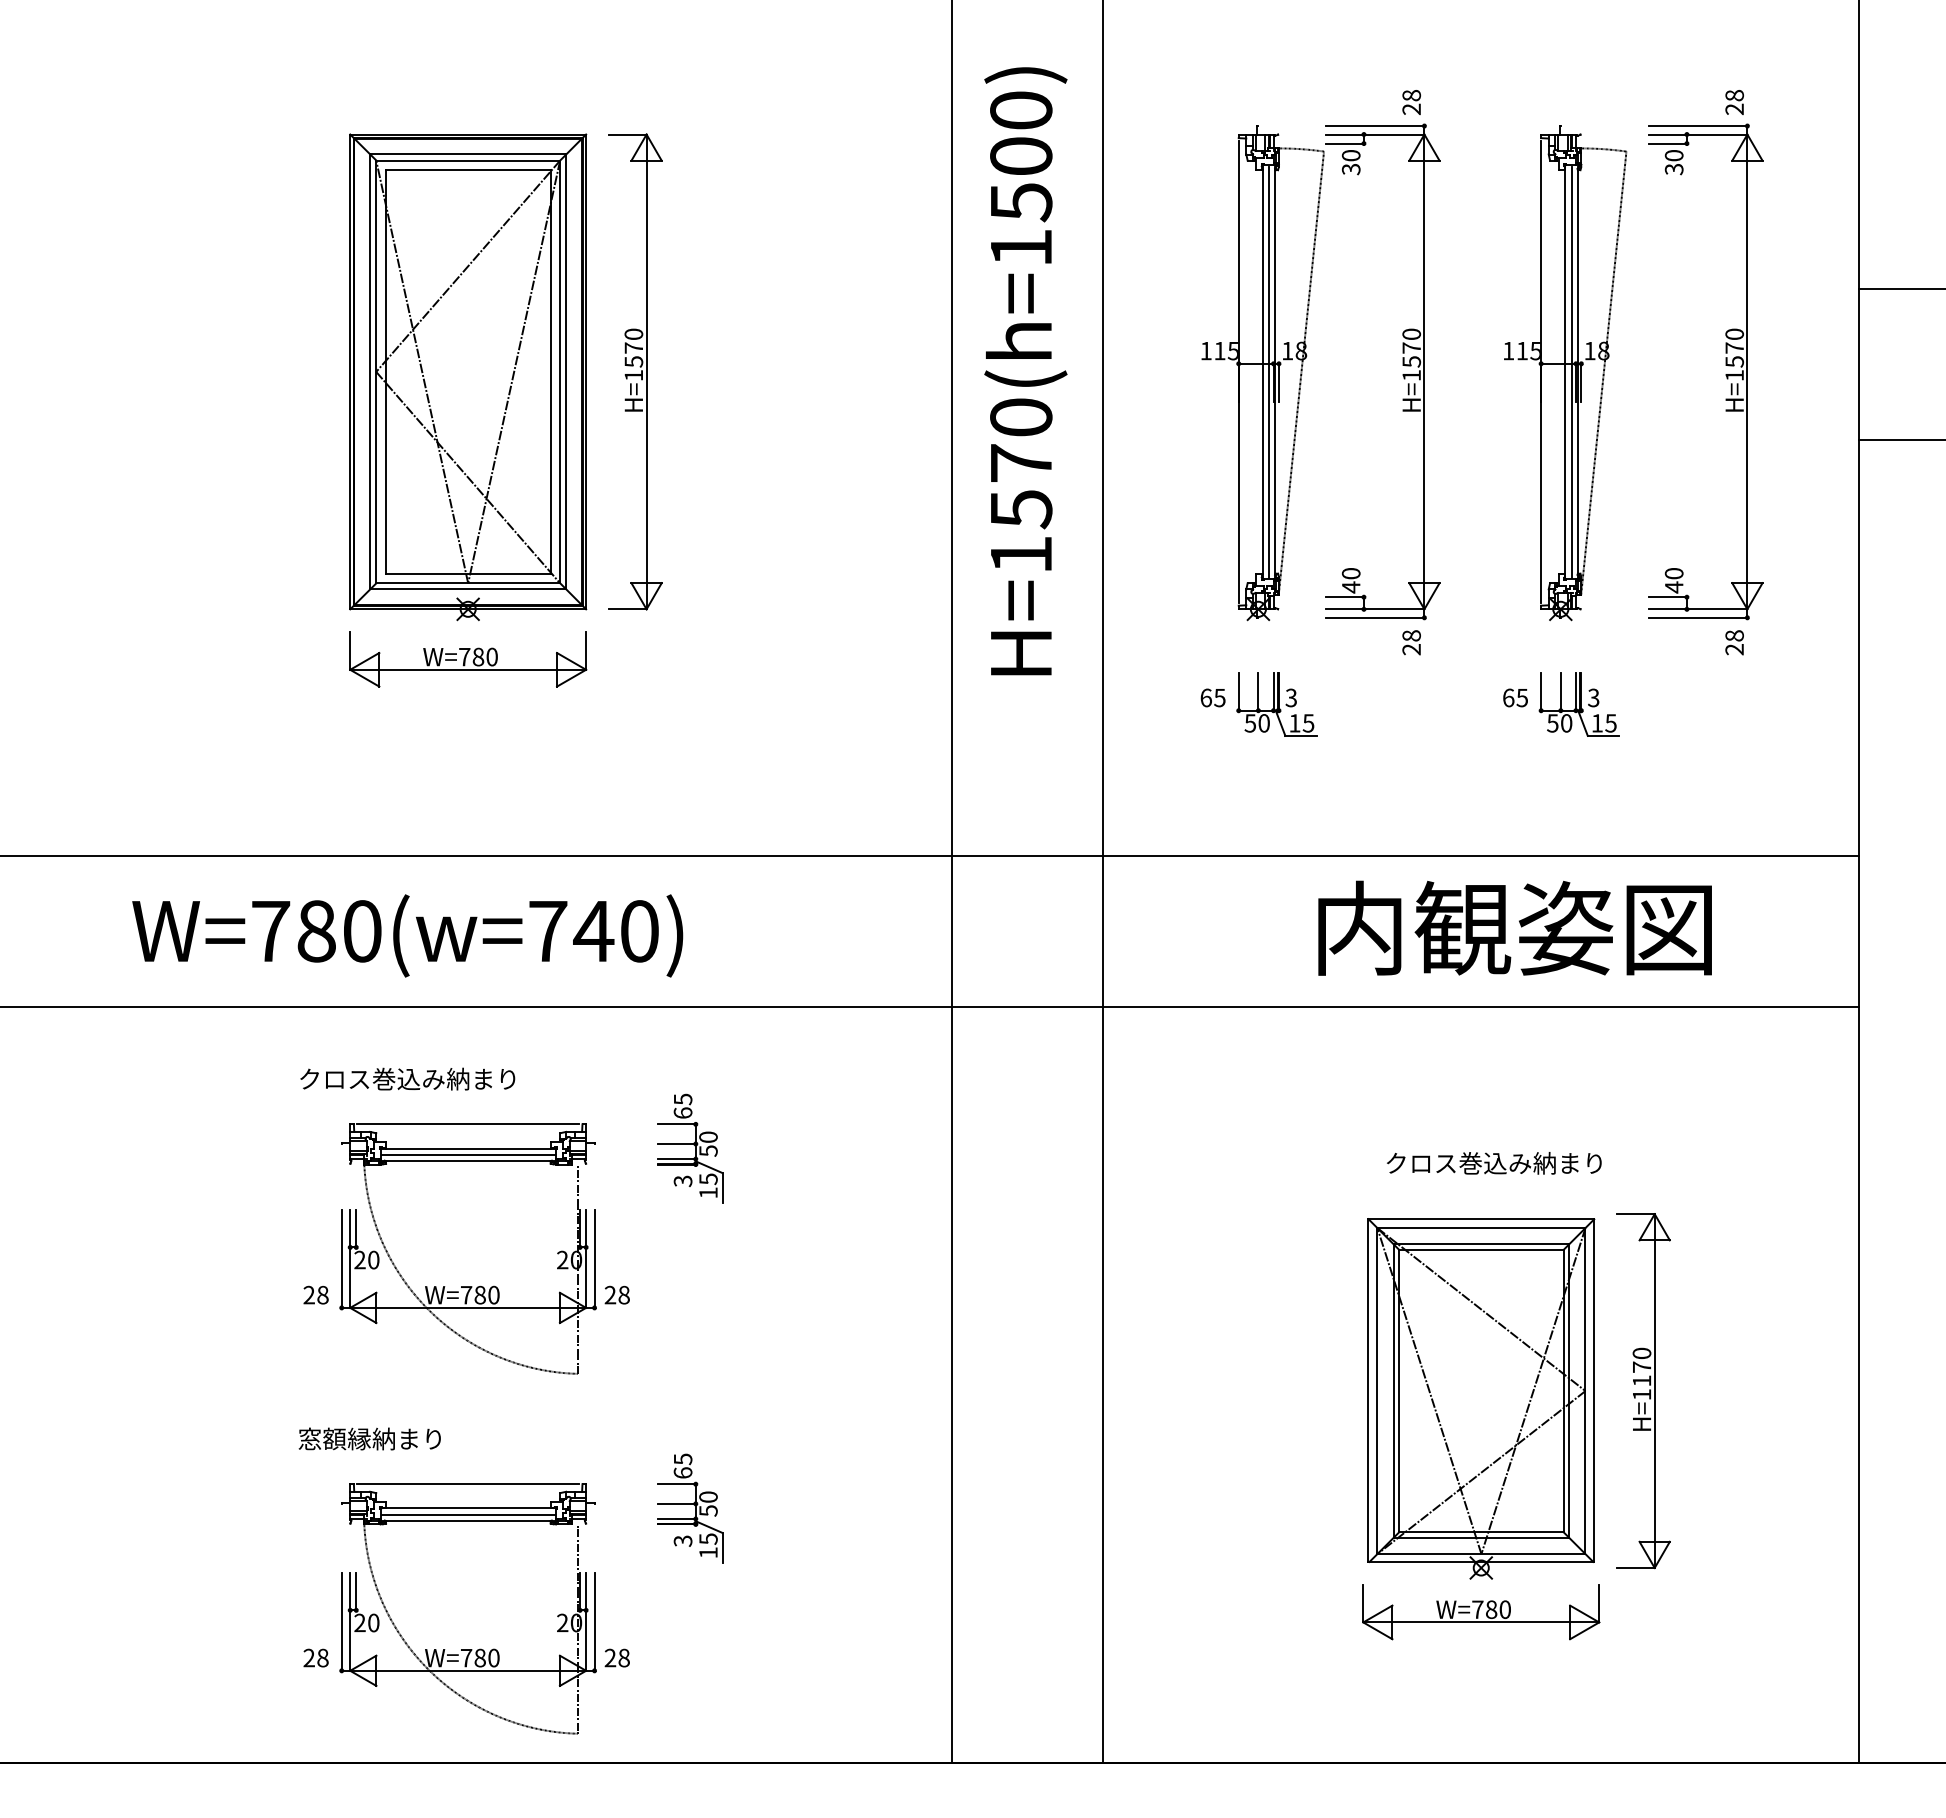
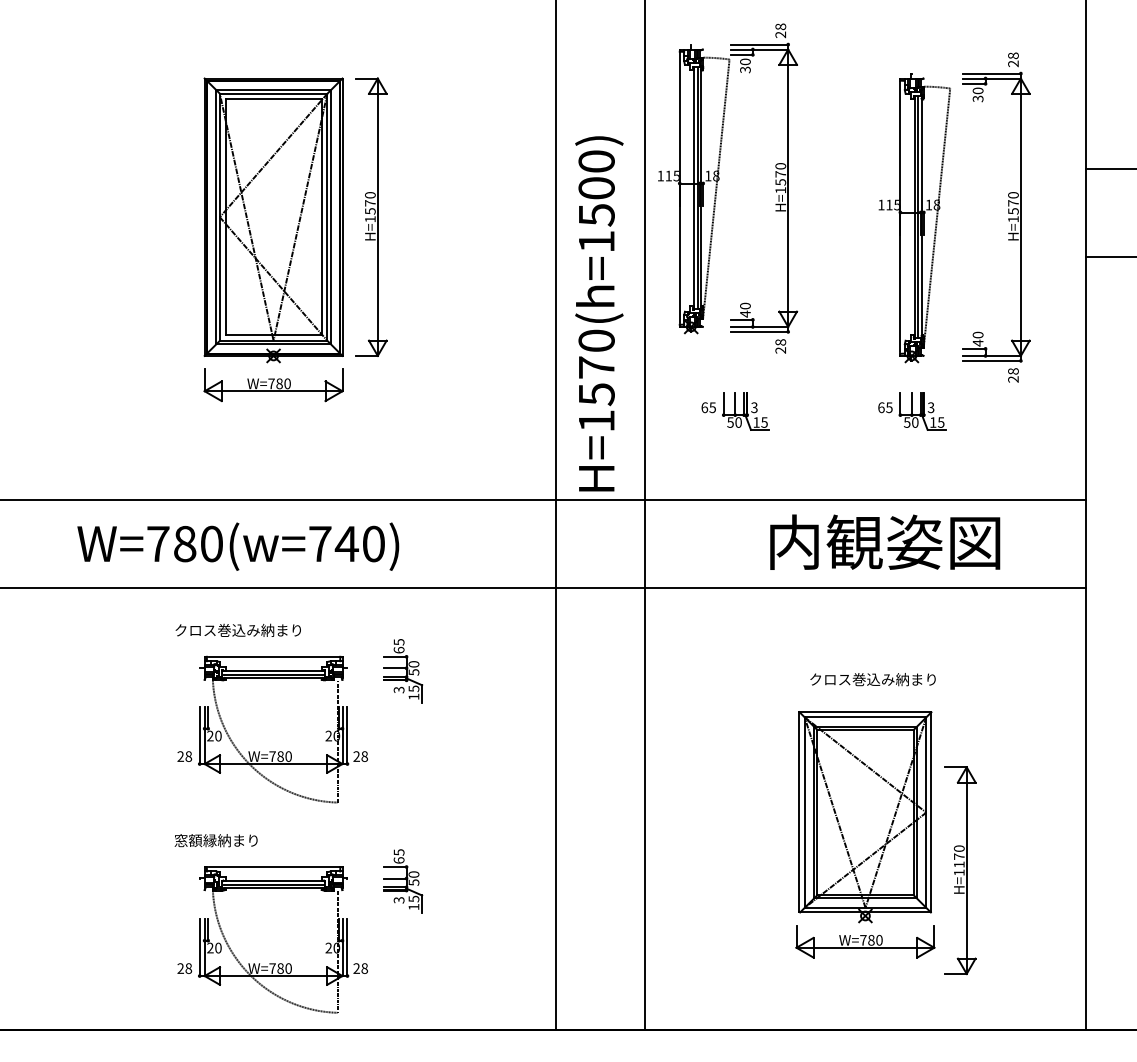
text: (1026, 370) -> (599, 313), moved
part: (1303, 372) -> (717, 188), moved
part: (1644, 1390) -> (960, 870), moved

